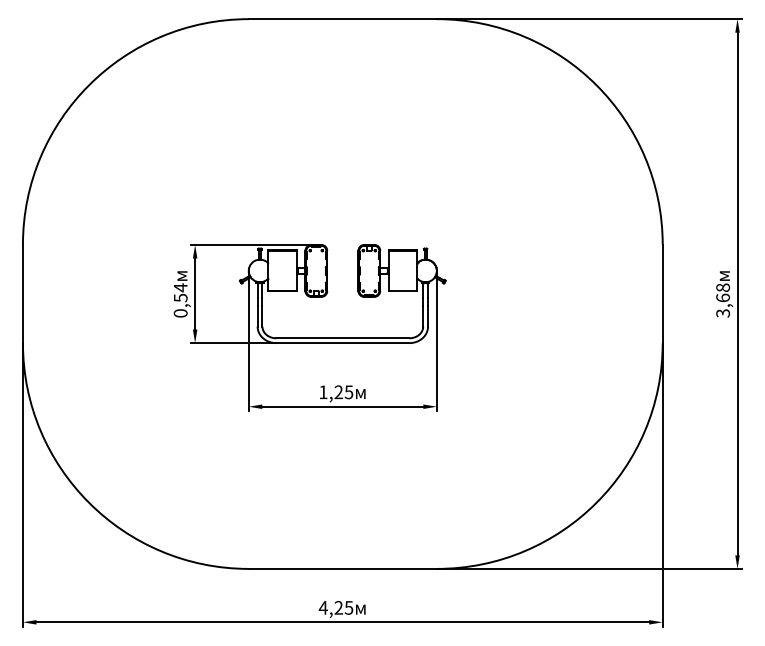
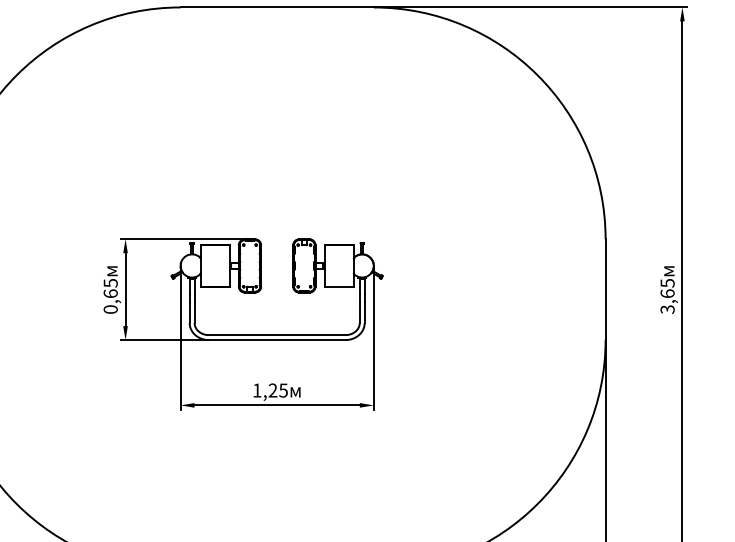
text: (722, 287) -> (666, 282), 3,68 -> 3,65
text: (180, 292) -> (110, 288), 0,54 -> 0,65

